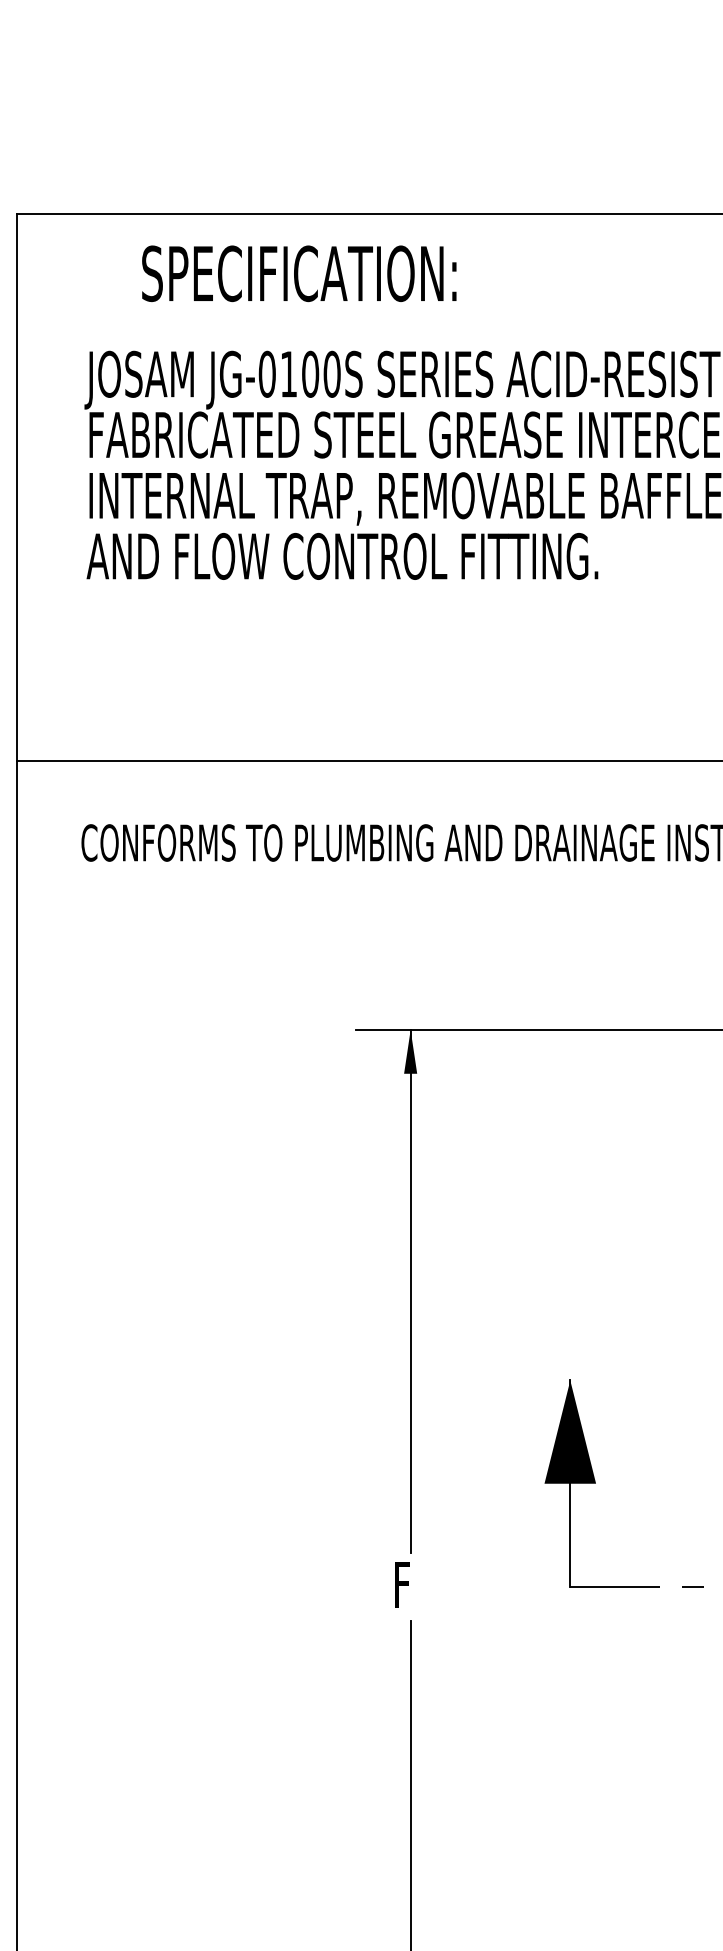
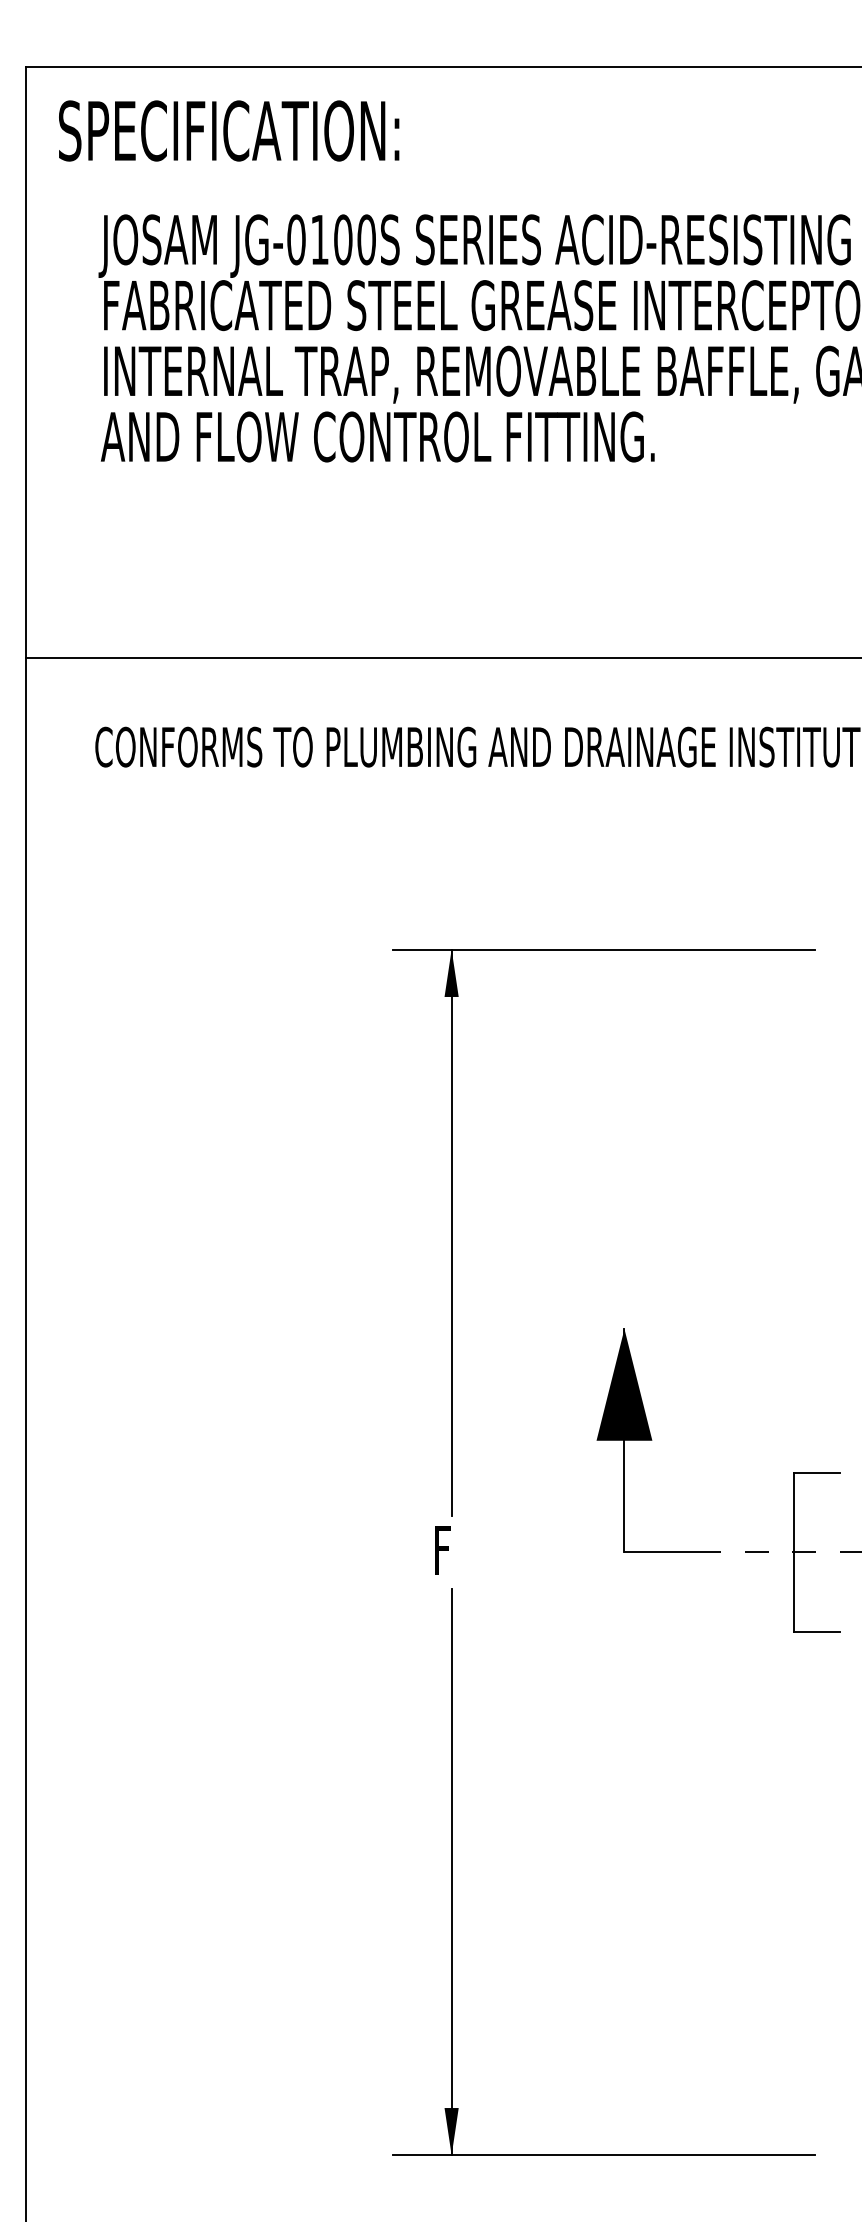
text: (299, 273) -> (229, 130), moved

